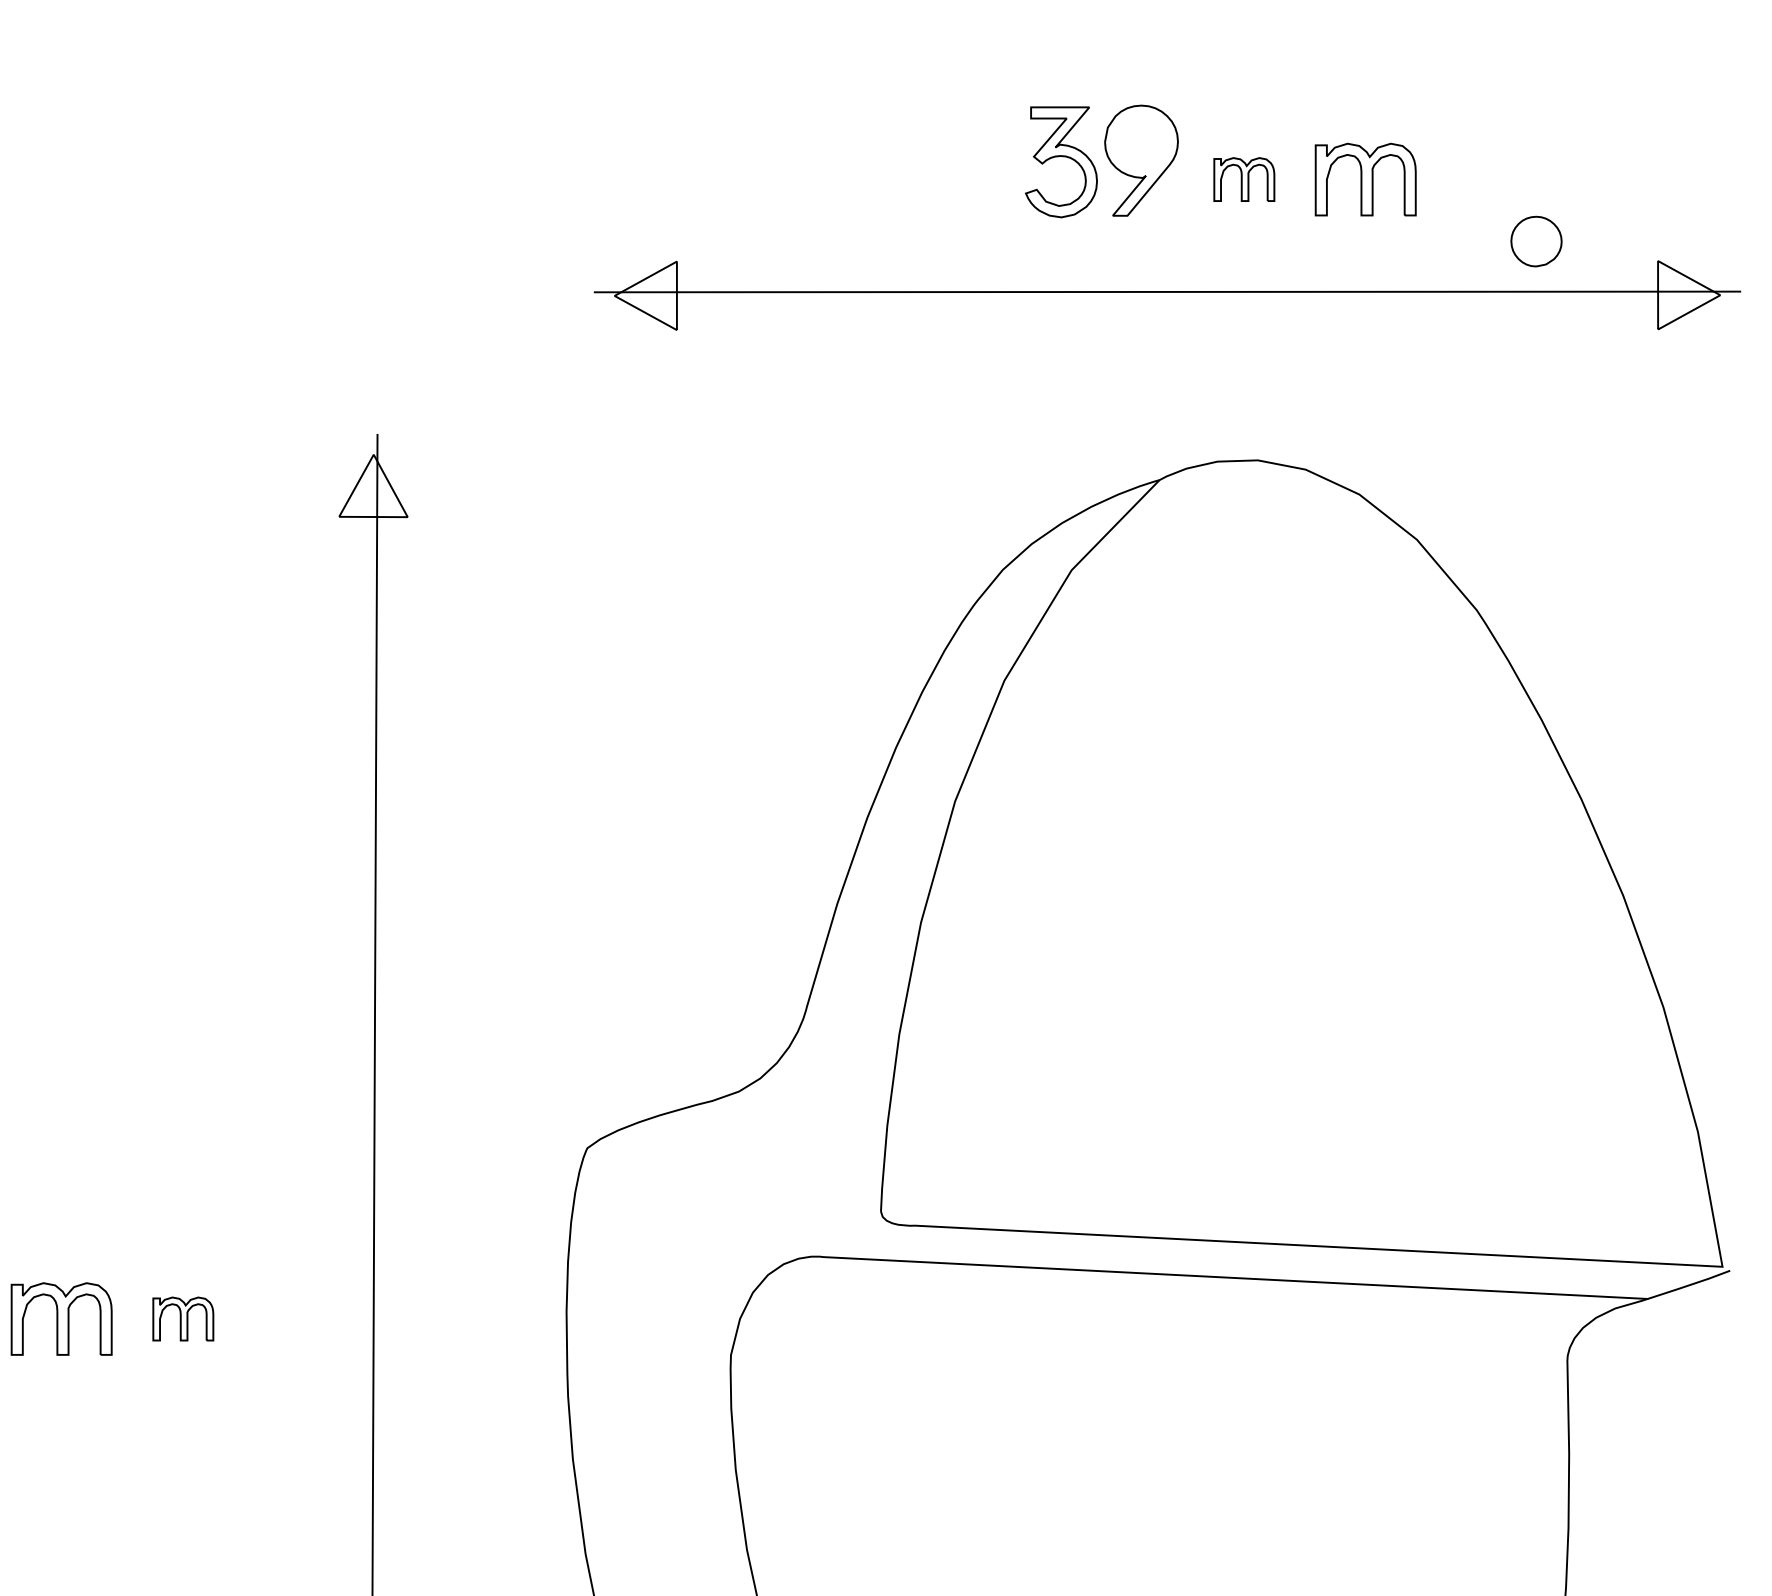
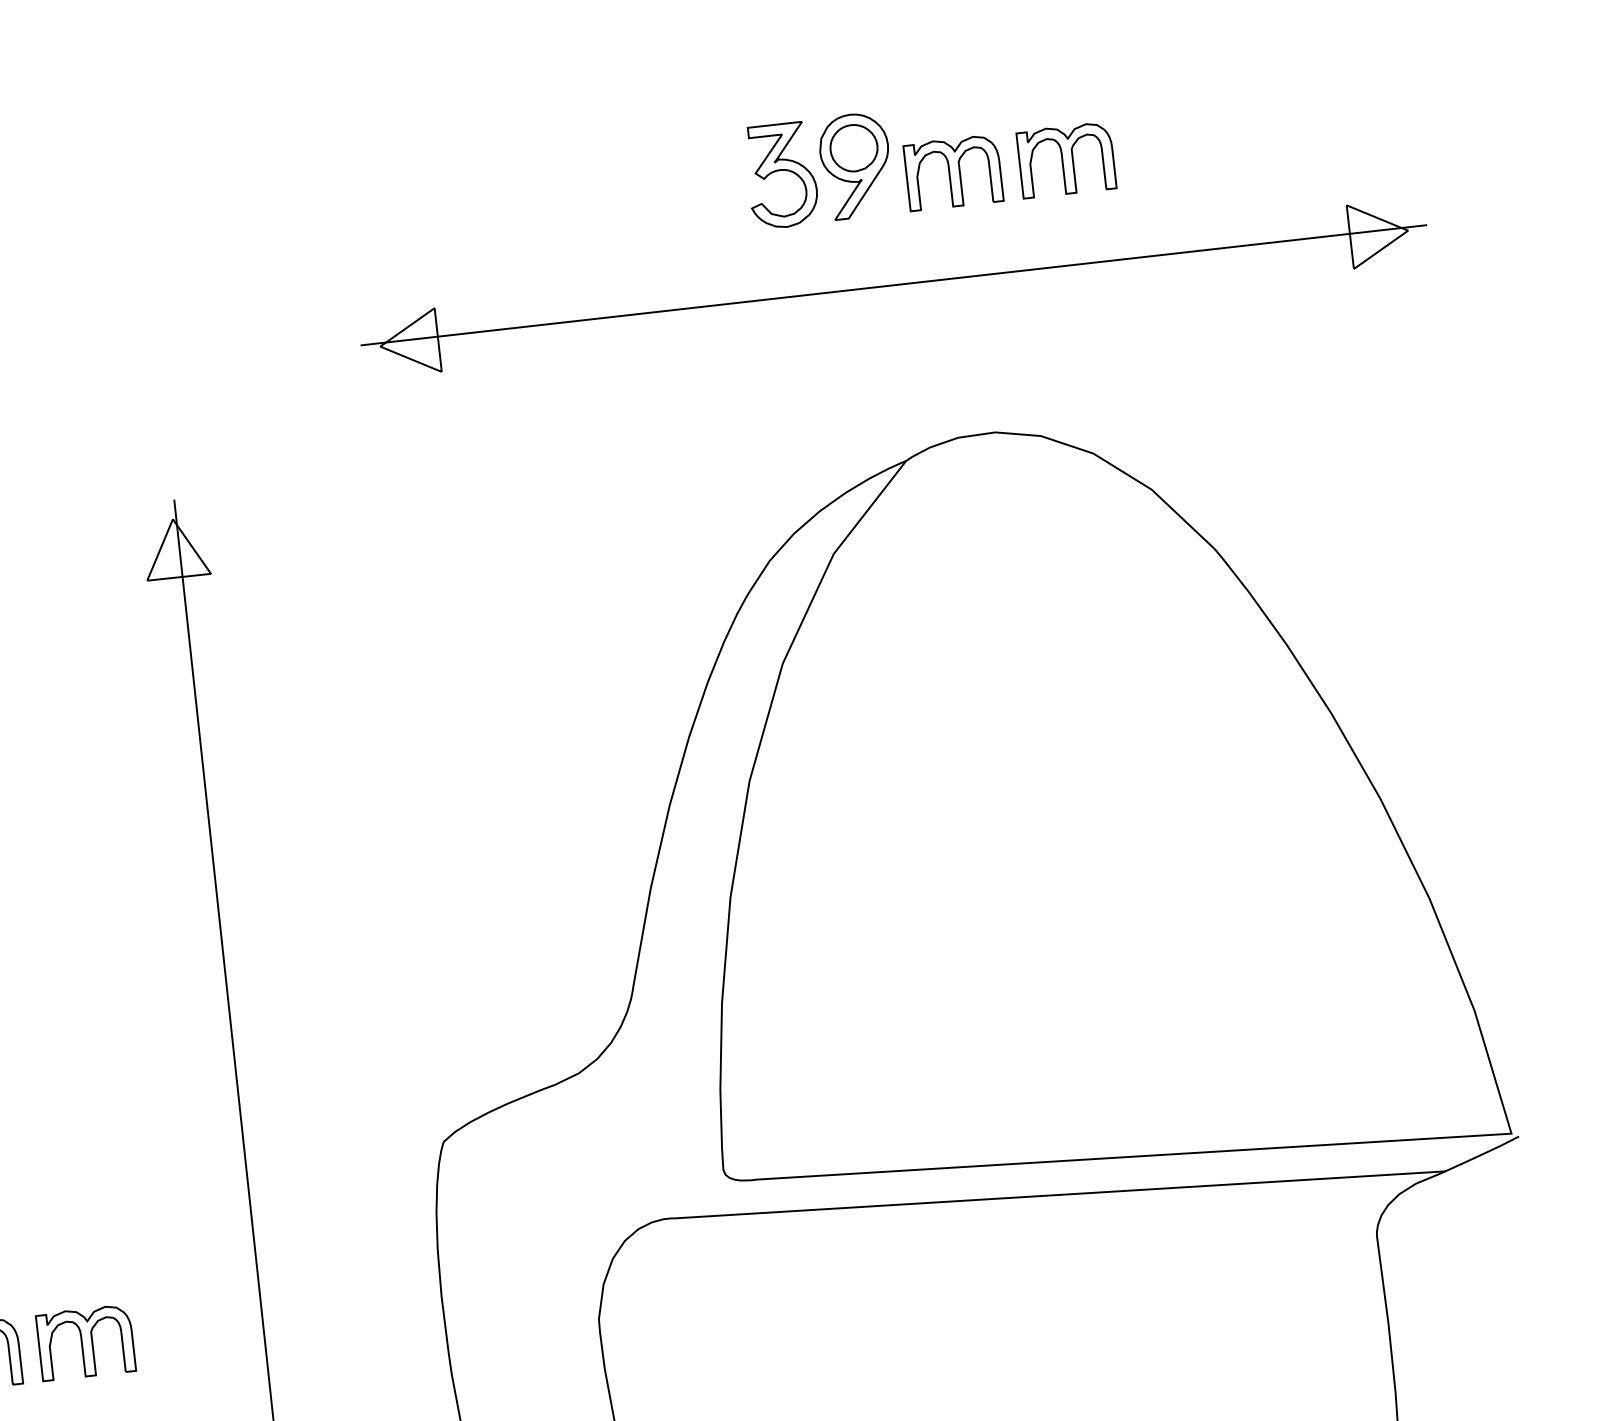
part: (1244, 179) -> (953, 172), size x1.67
part: (1536, 241) -> (854, 148), moved
part: (183, 1318) -> (86, 1342), size x1.67

